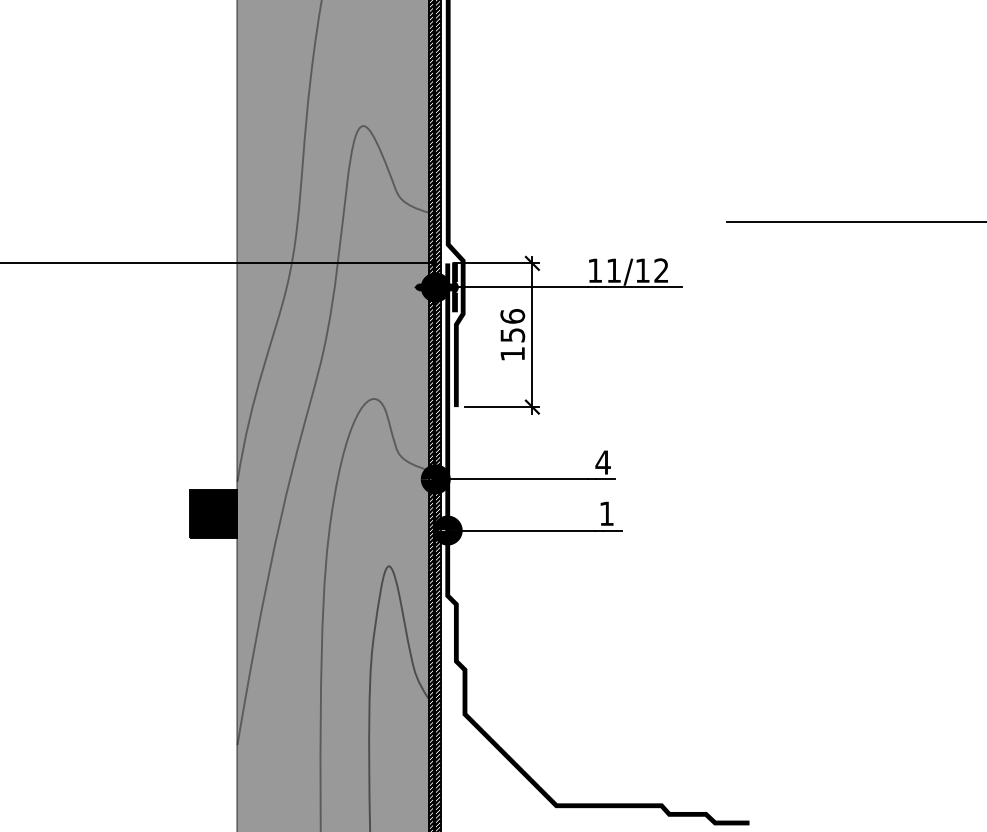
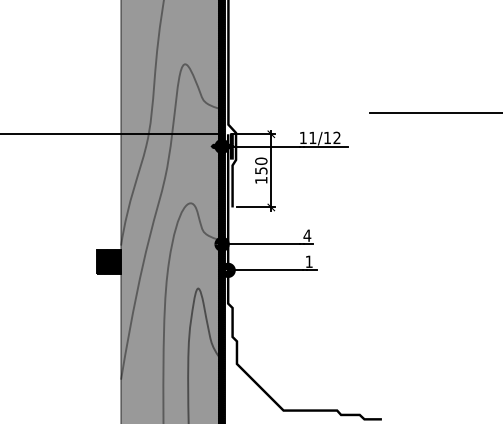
text: (513, 314) -> (261, 160), 156 -> 150

